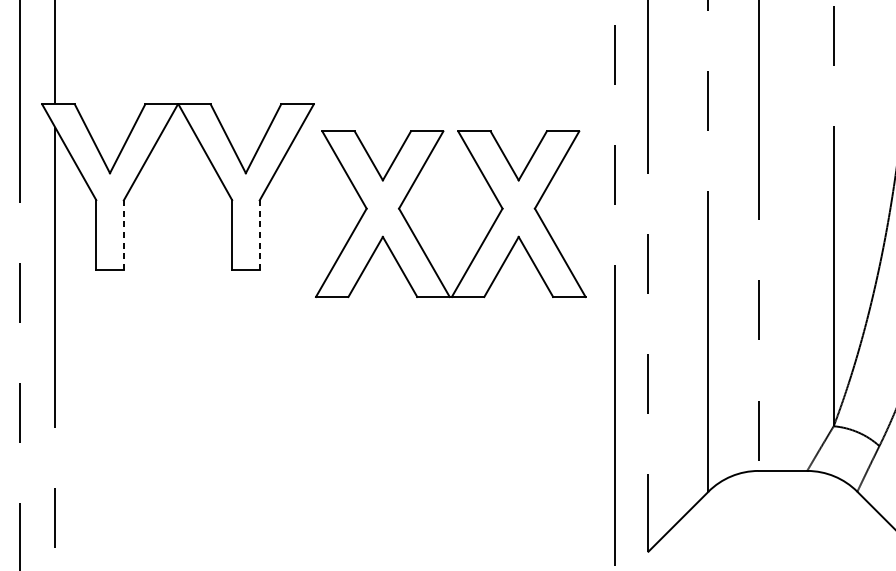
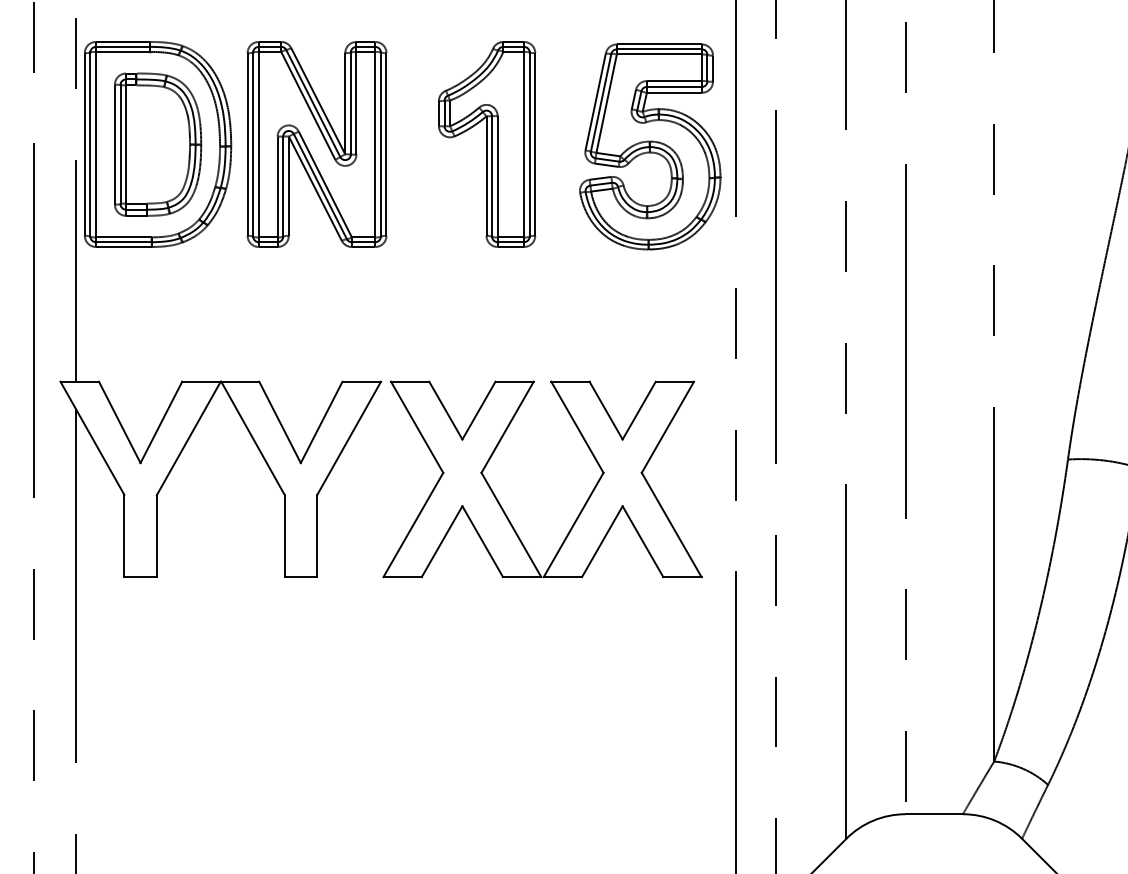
part: (415, 234) -> (500, 503), moved
line: (123, 235) -> (156, 536), dashed -> solid
line: (260, 235) -> (317, 536), dashed -> solid

